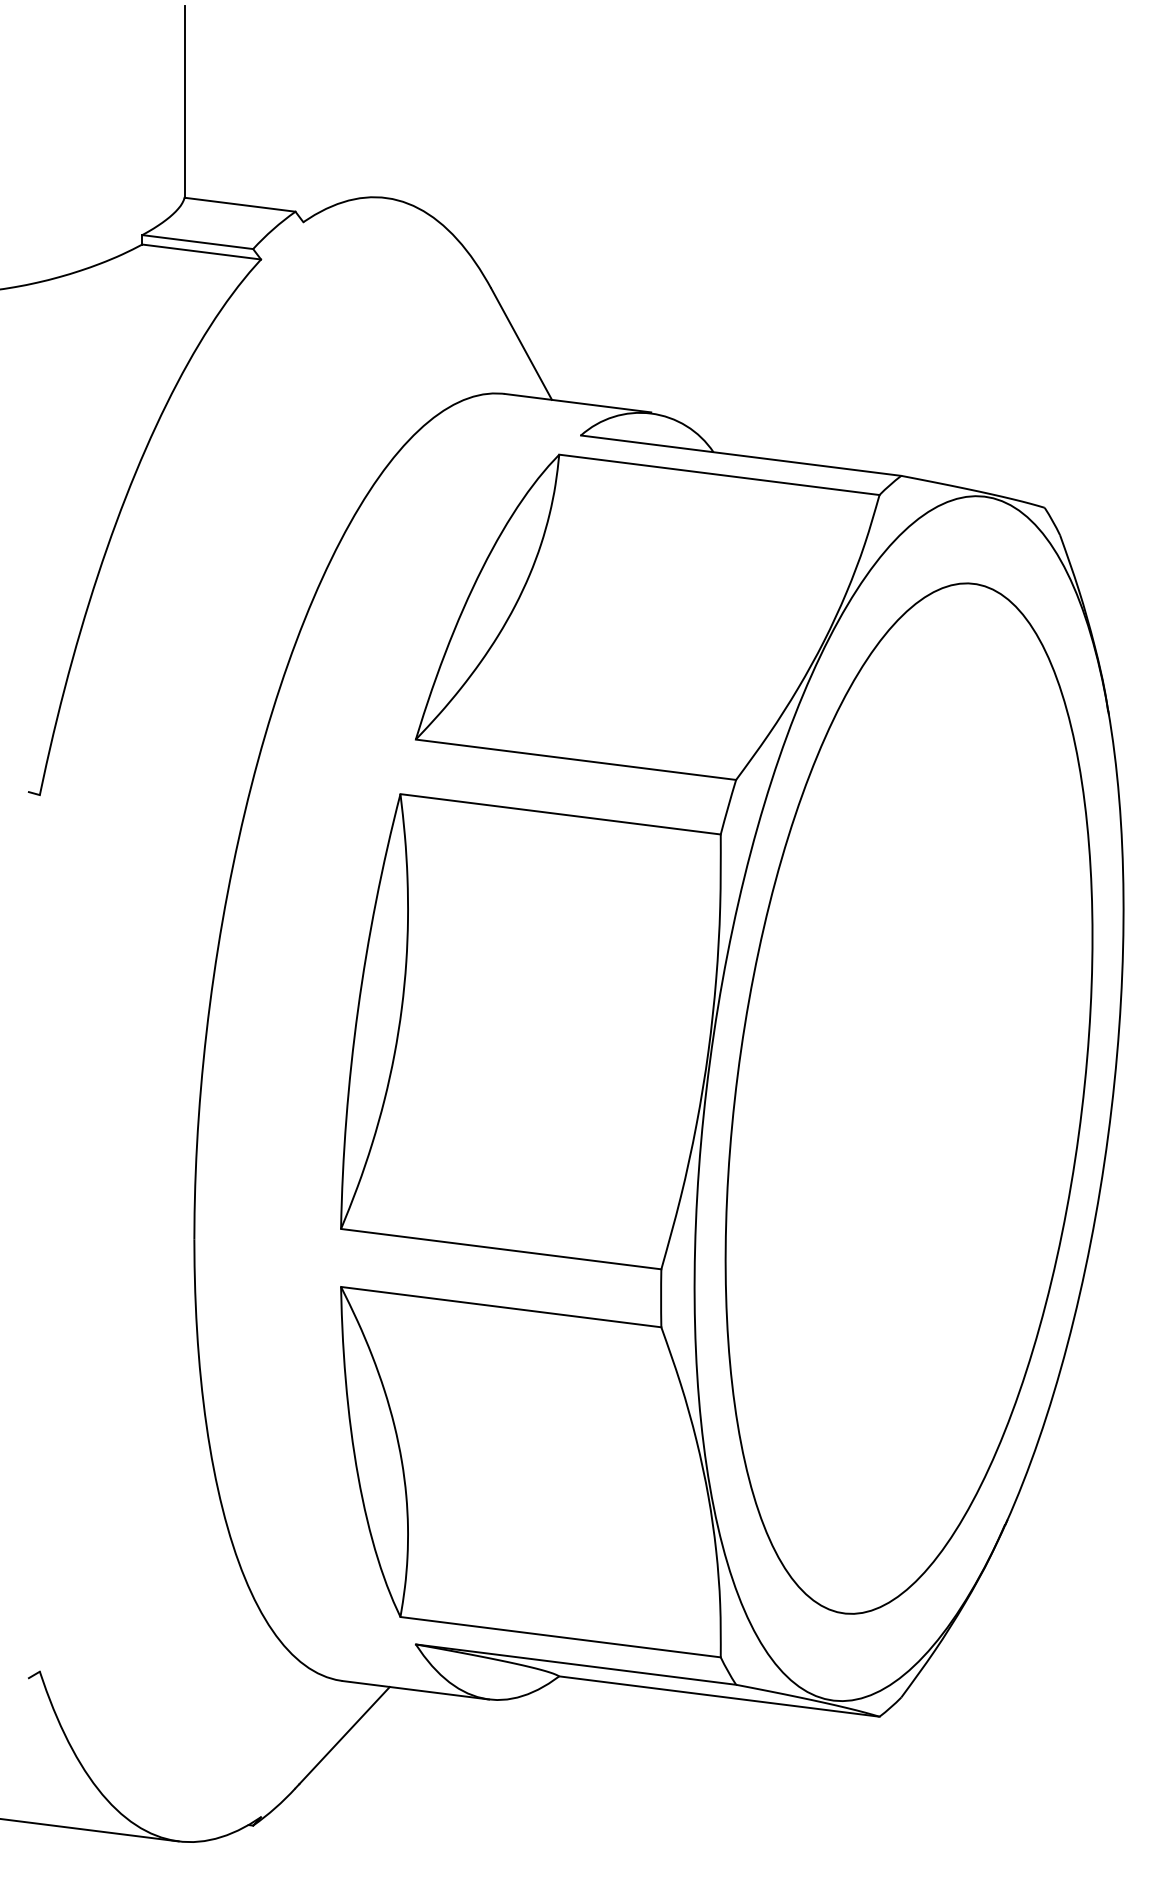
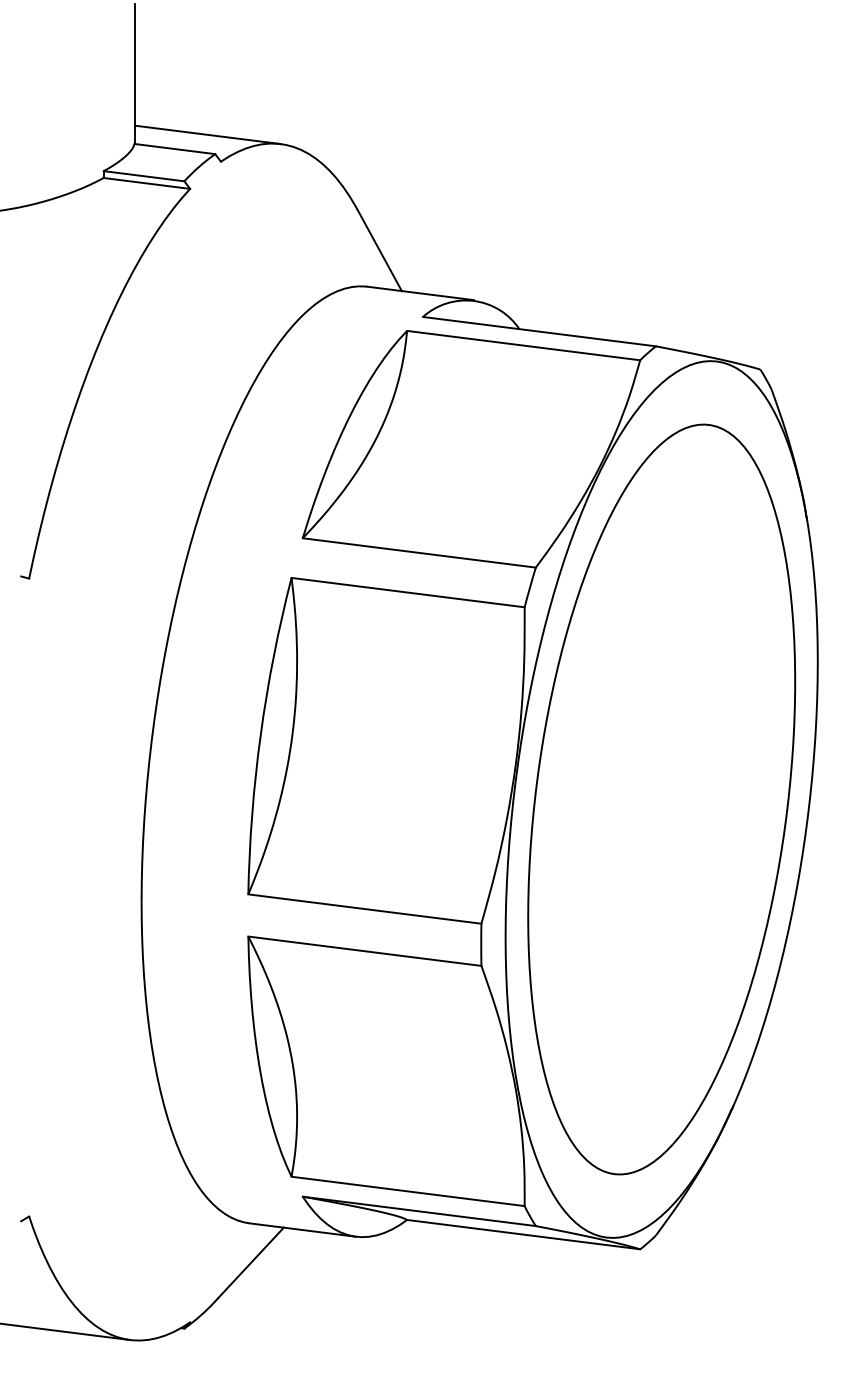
line: (284, 184) -> (207, 134), added

